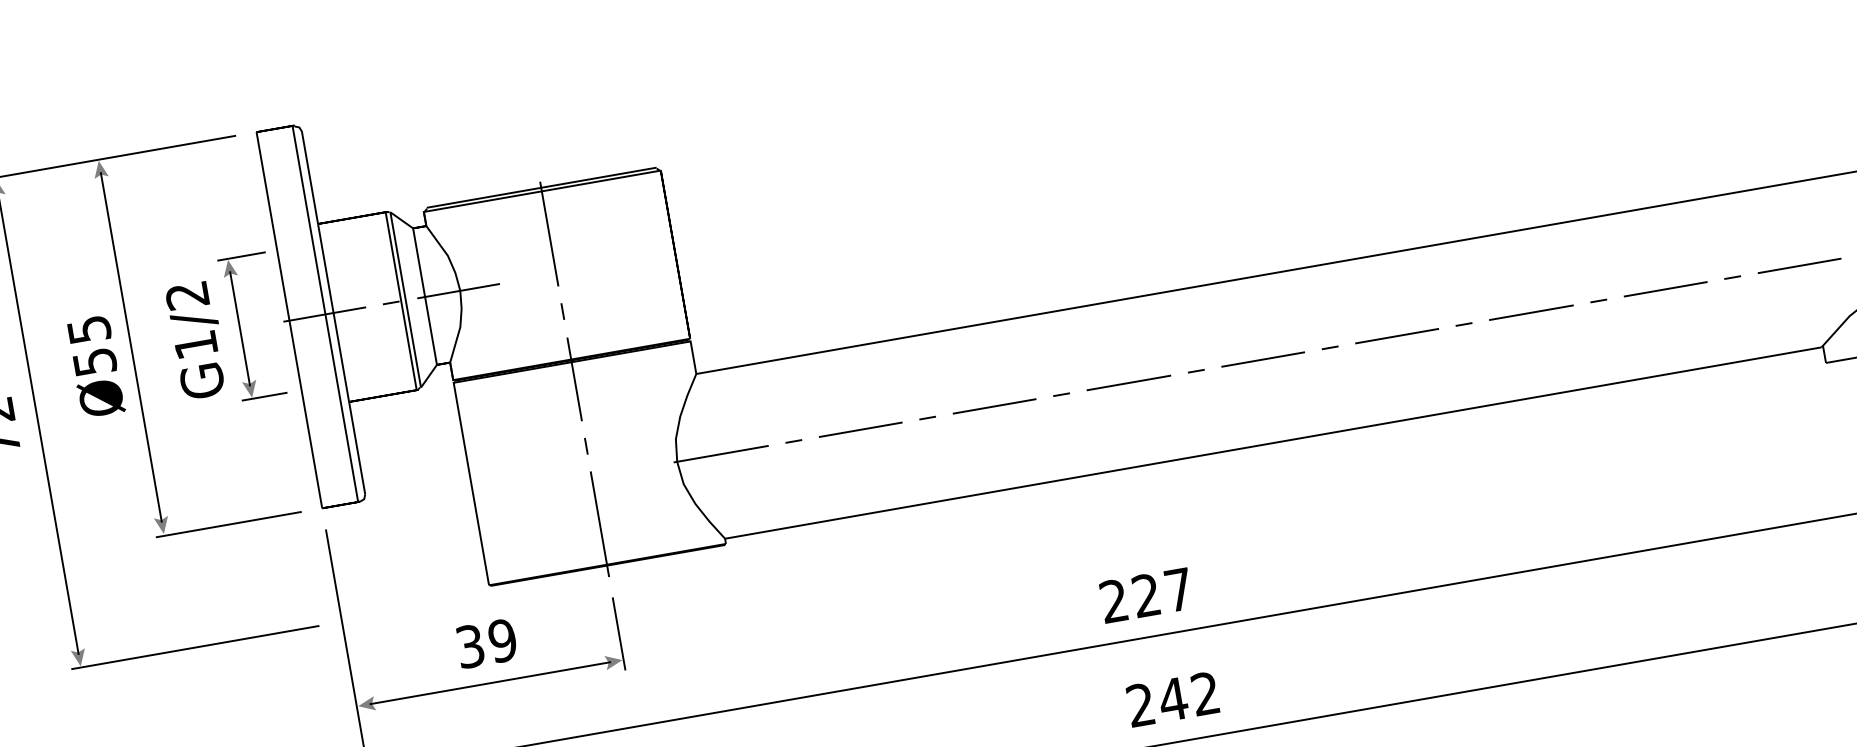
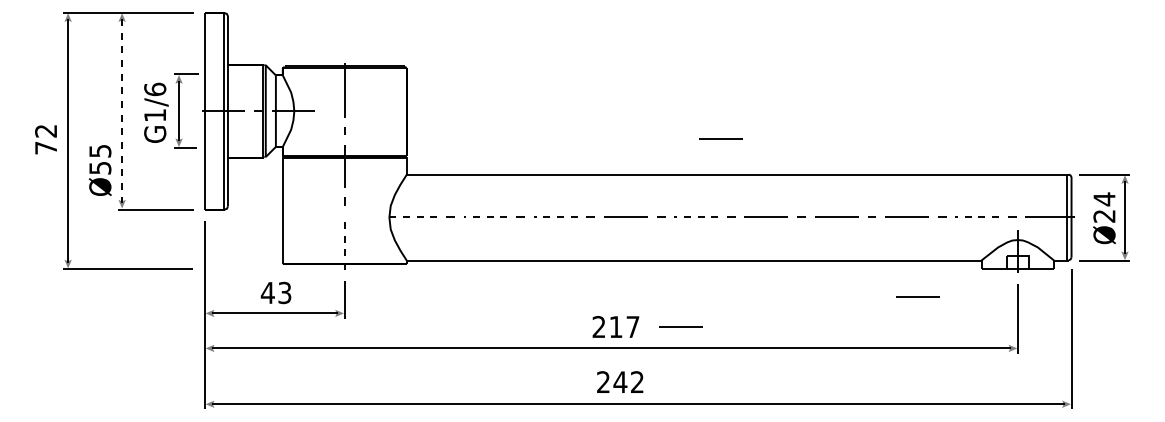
line: (1283, 200) -> (720, 138), added
line: (1800, 265) -> (977, 217), solid -> dashed
text: (187, 295) -> (155, 89), G1/2 -> G1/6
line: (131, 346) -> (122, 110), solid -> dashed
line: (1263, 359) -> (696, 217), solid -> dashed
text: (94, 366) -> (99, 170), moved
line: (994, 406) -> (555, 217), solid -> dashed
line: (860, 429) -> (485, 217), solid -> dashed
line: (1711, 436) -> (917, 296), added
line: (721, 454) -> (412, 217), solid -> dashed
line: (599, 524) -> (344, 242), solid -> dashed
line: (1269, 572) -> (680, 326), added
text: (1145, 594) -> (615, 326), 227 -> 217
text: (484, 643) -> (275, 292), 39 -> 43

